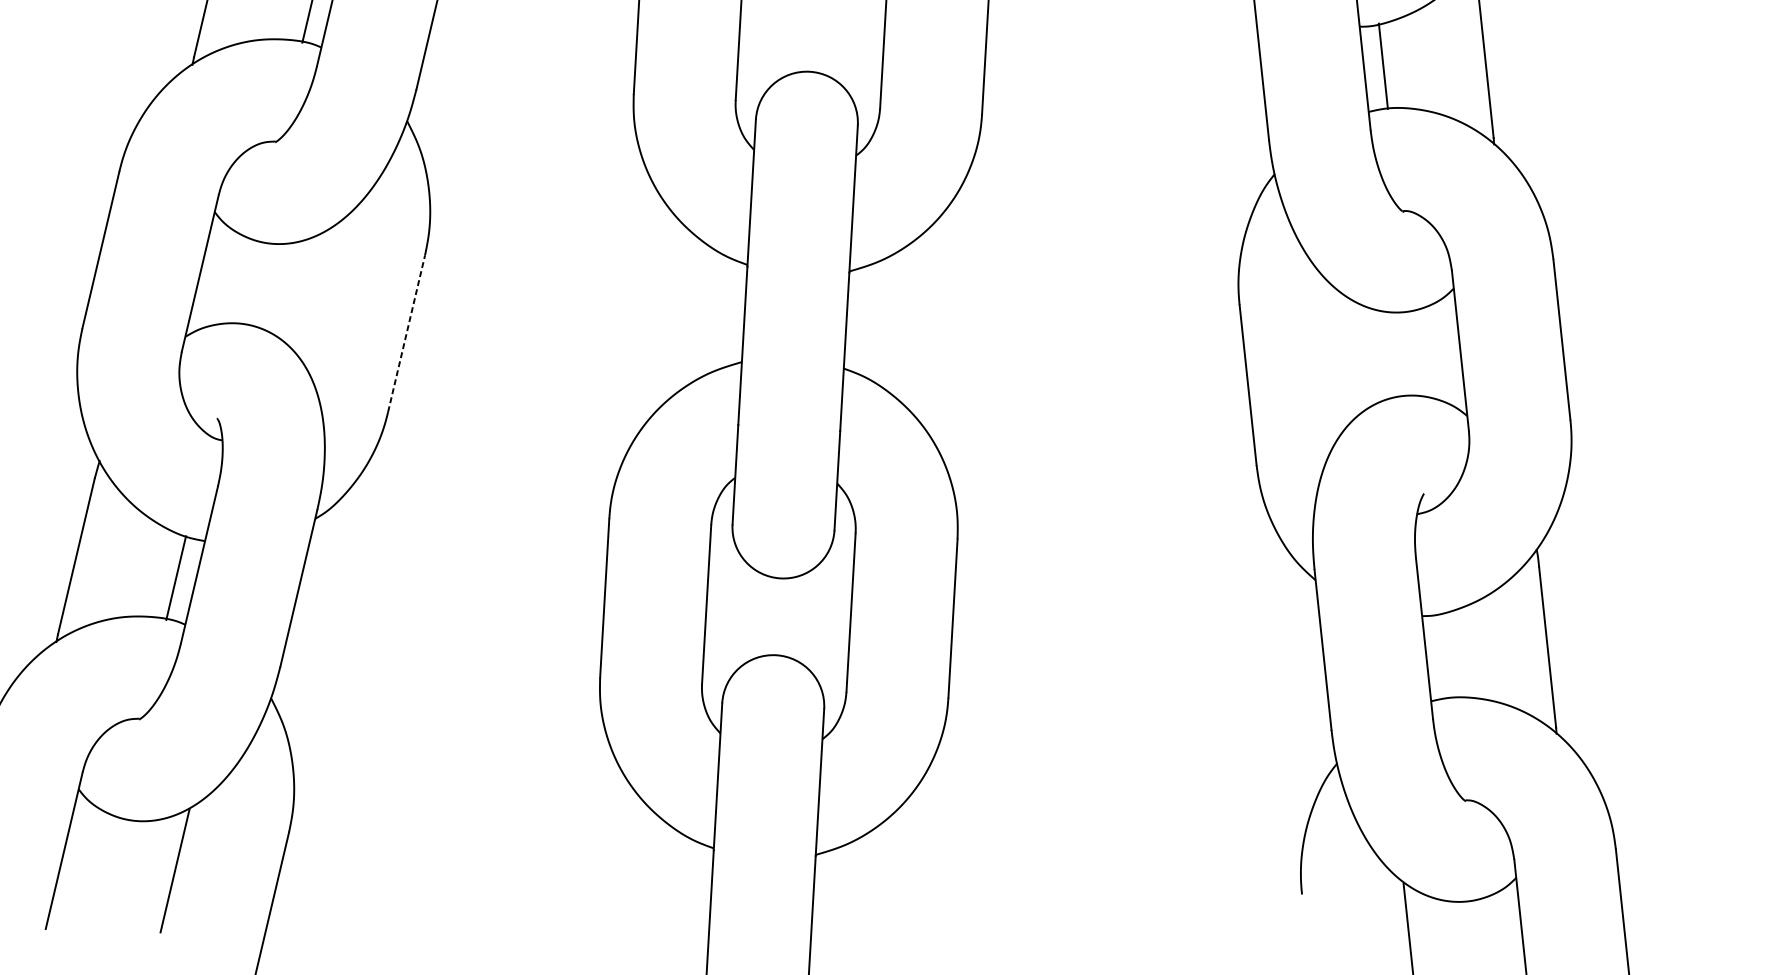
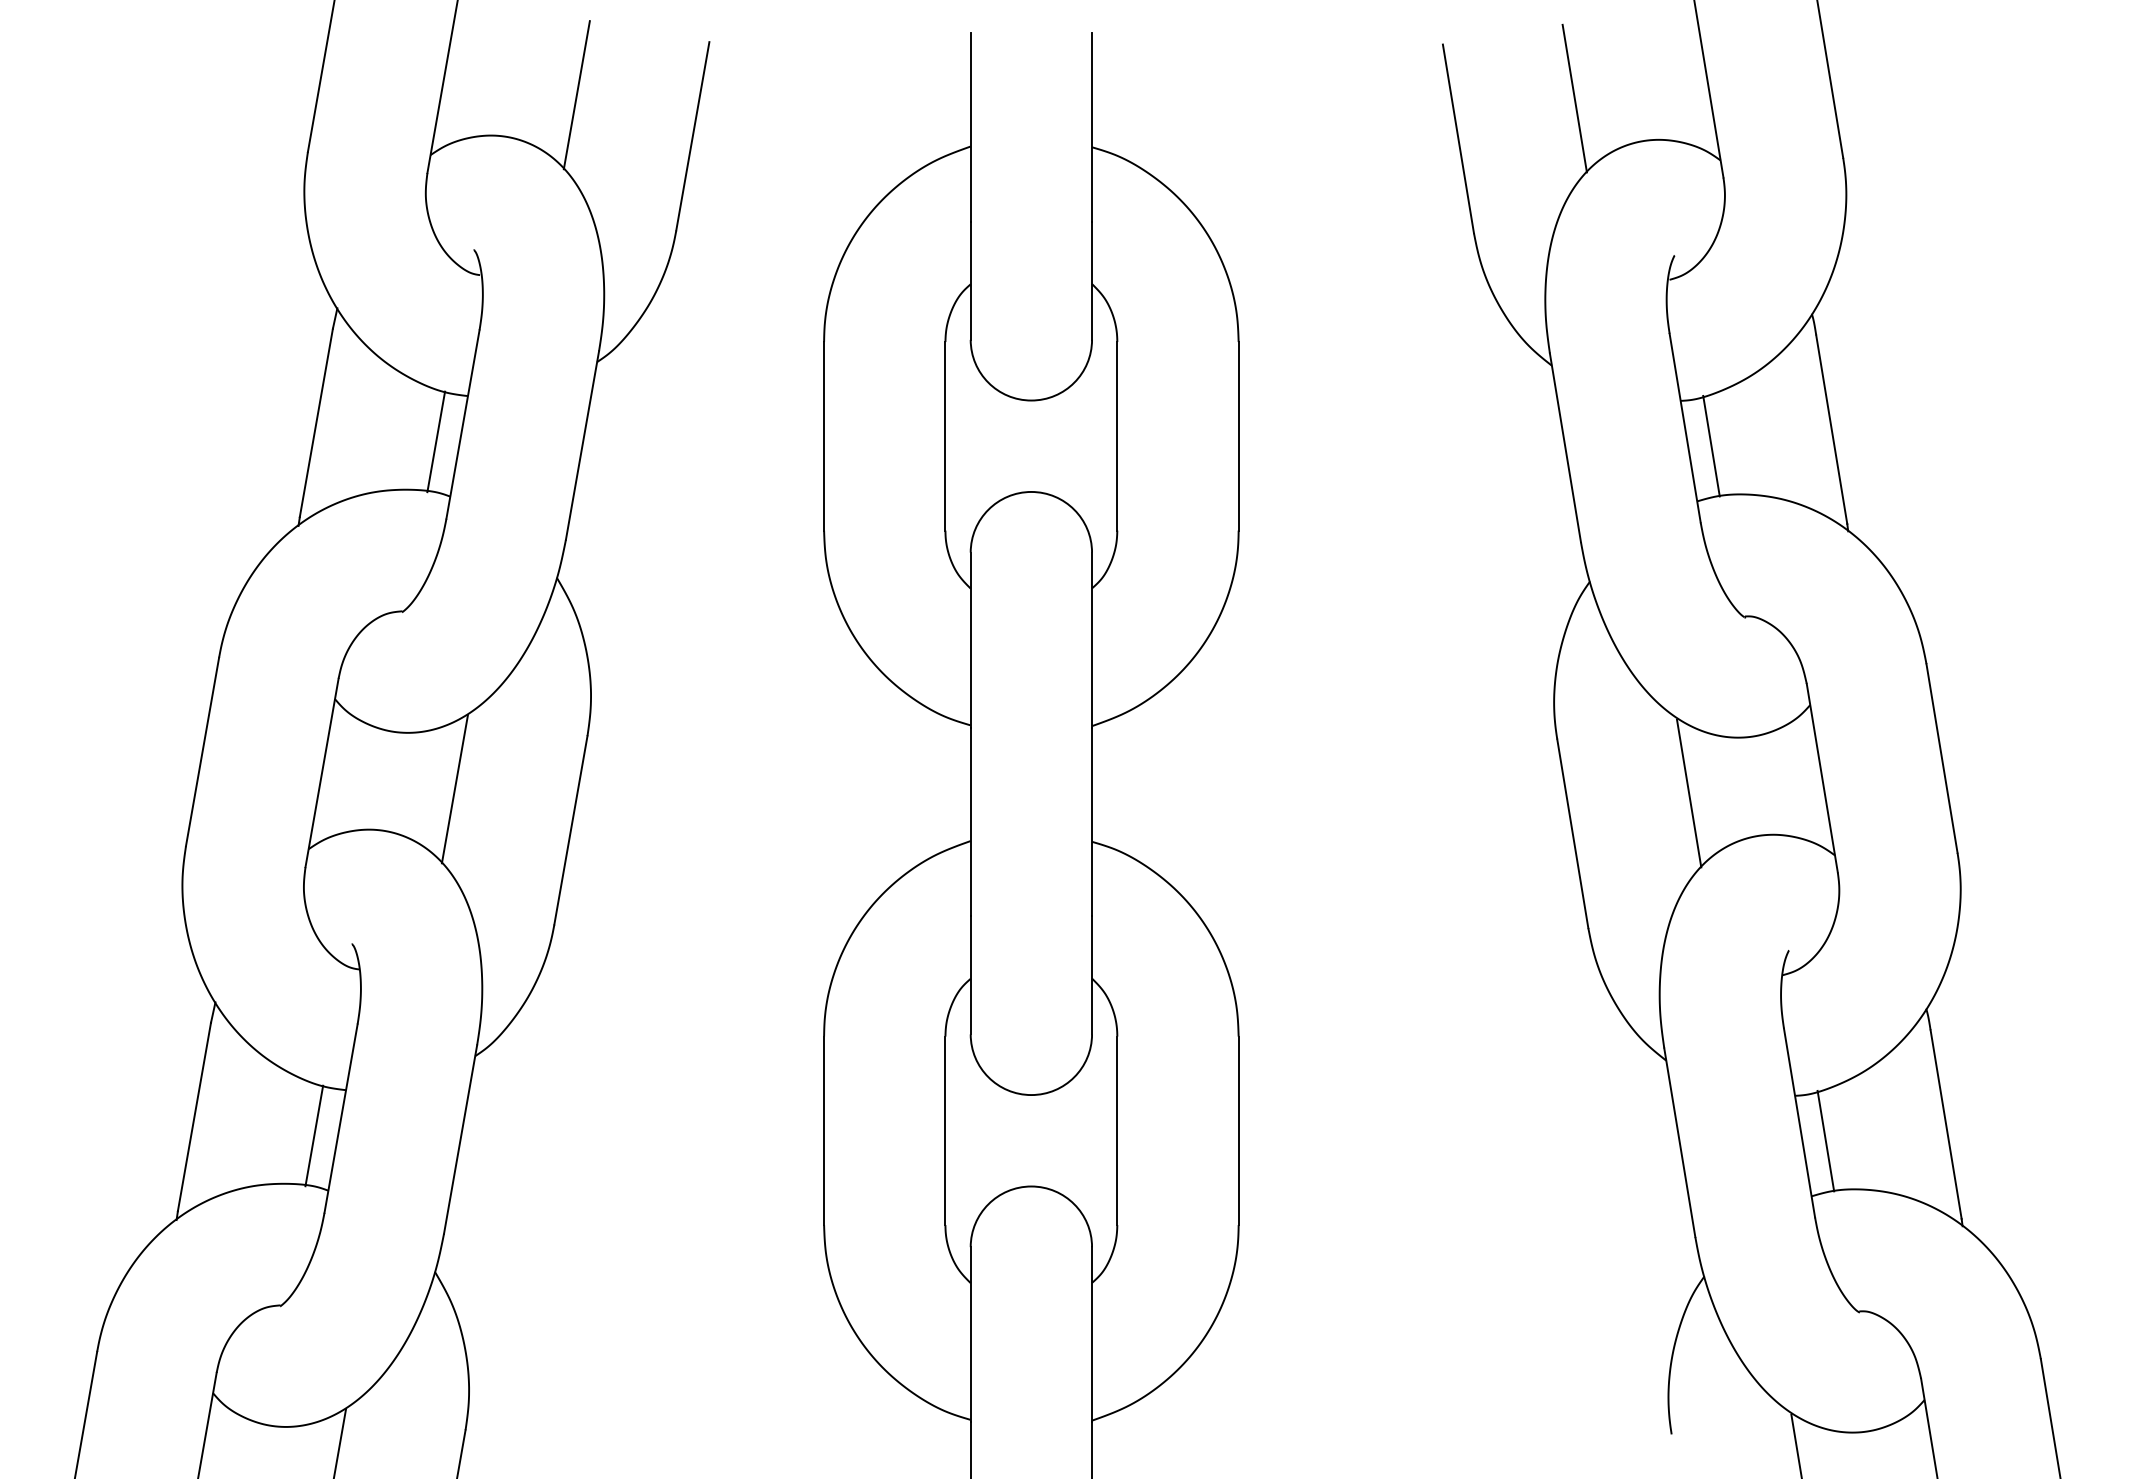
line: (310, 293) -> (454, 789), added
line: (406, 333) -> (570, 830), dashed -> solid
line: (1348, 356) -> (1689, 793), added
line: (1445, 655) -> (1825, 1140), added

